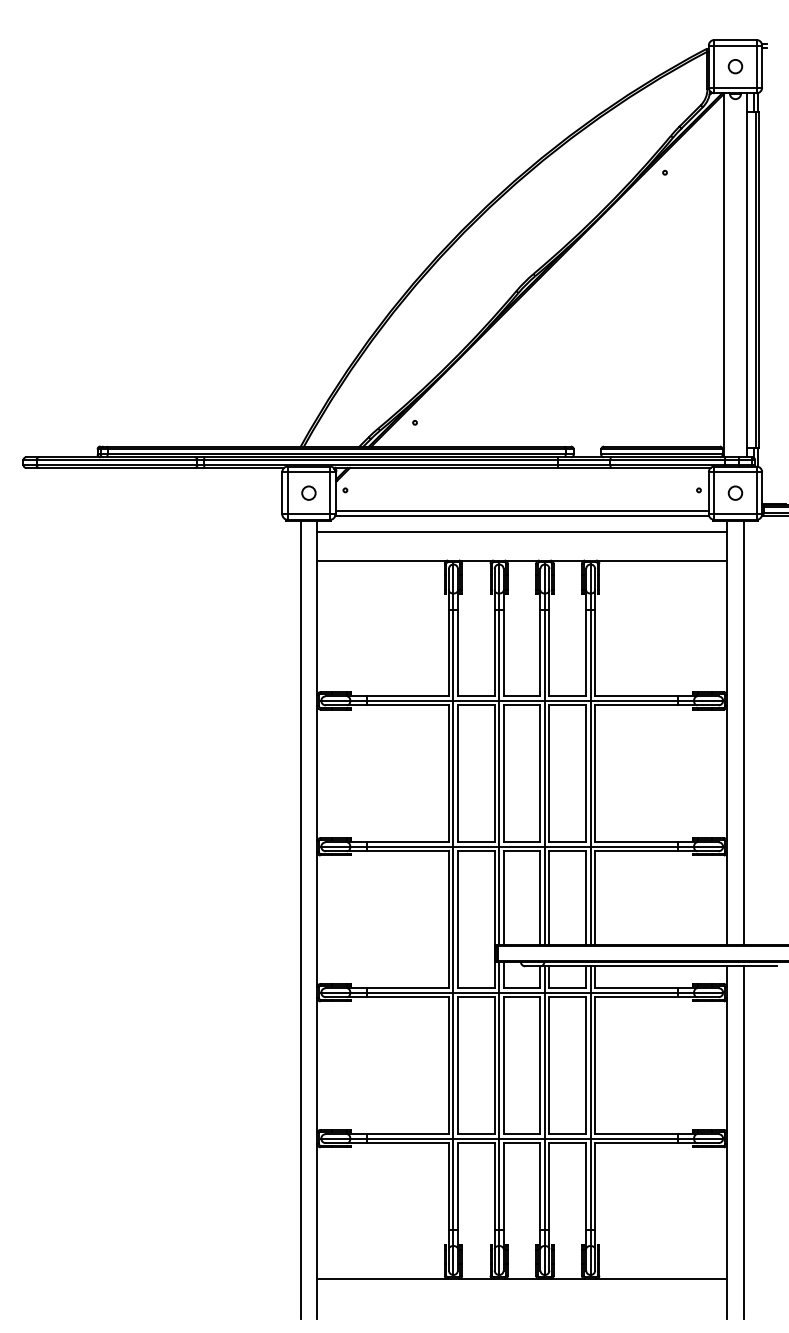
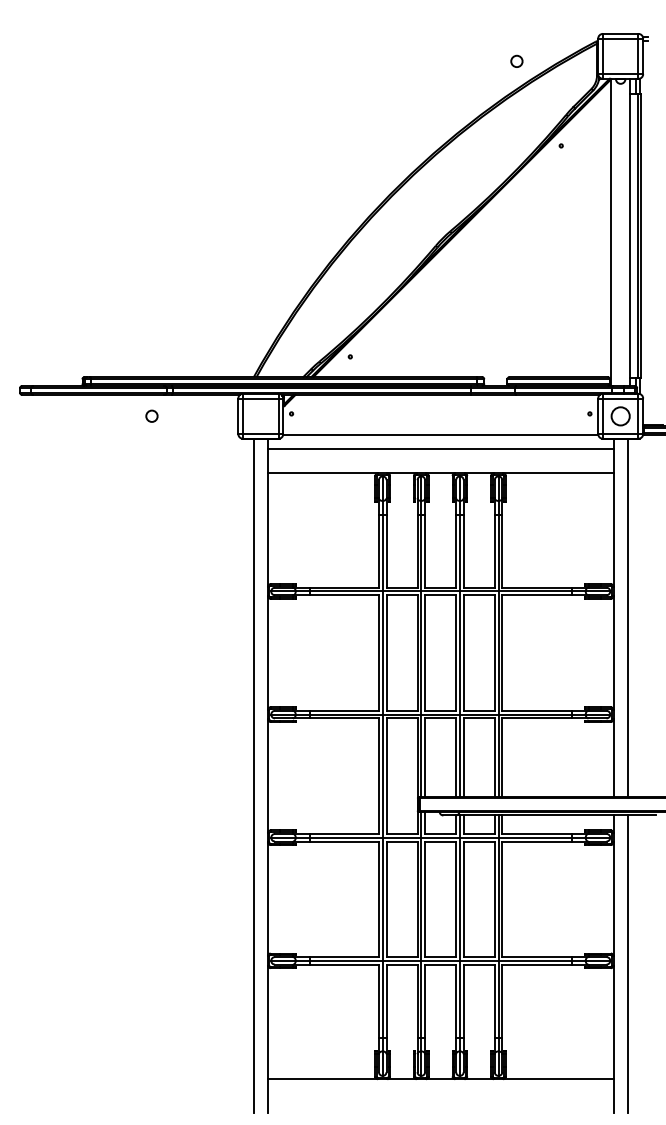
circle: (735, 66) -> (516, 61), moved
circle: (308, 492) -> (151, 415), moved
circle: (735, 492) -> (620, 415), size x1.6
line: (521, 511) -> (440, 431), removed

